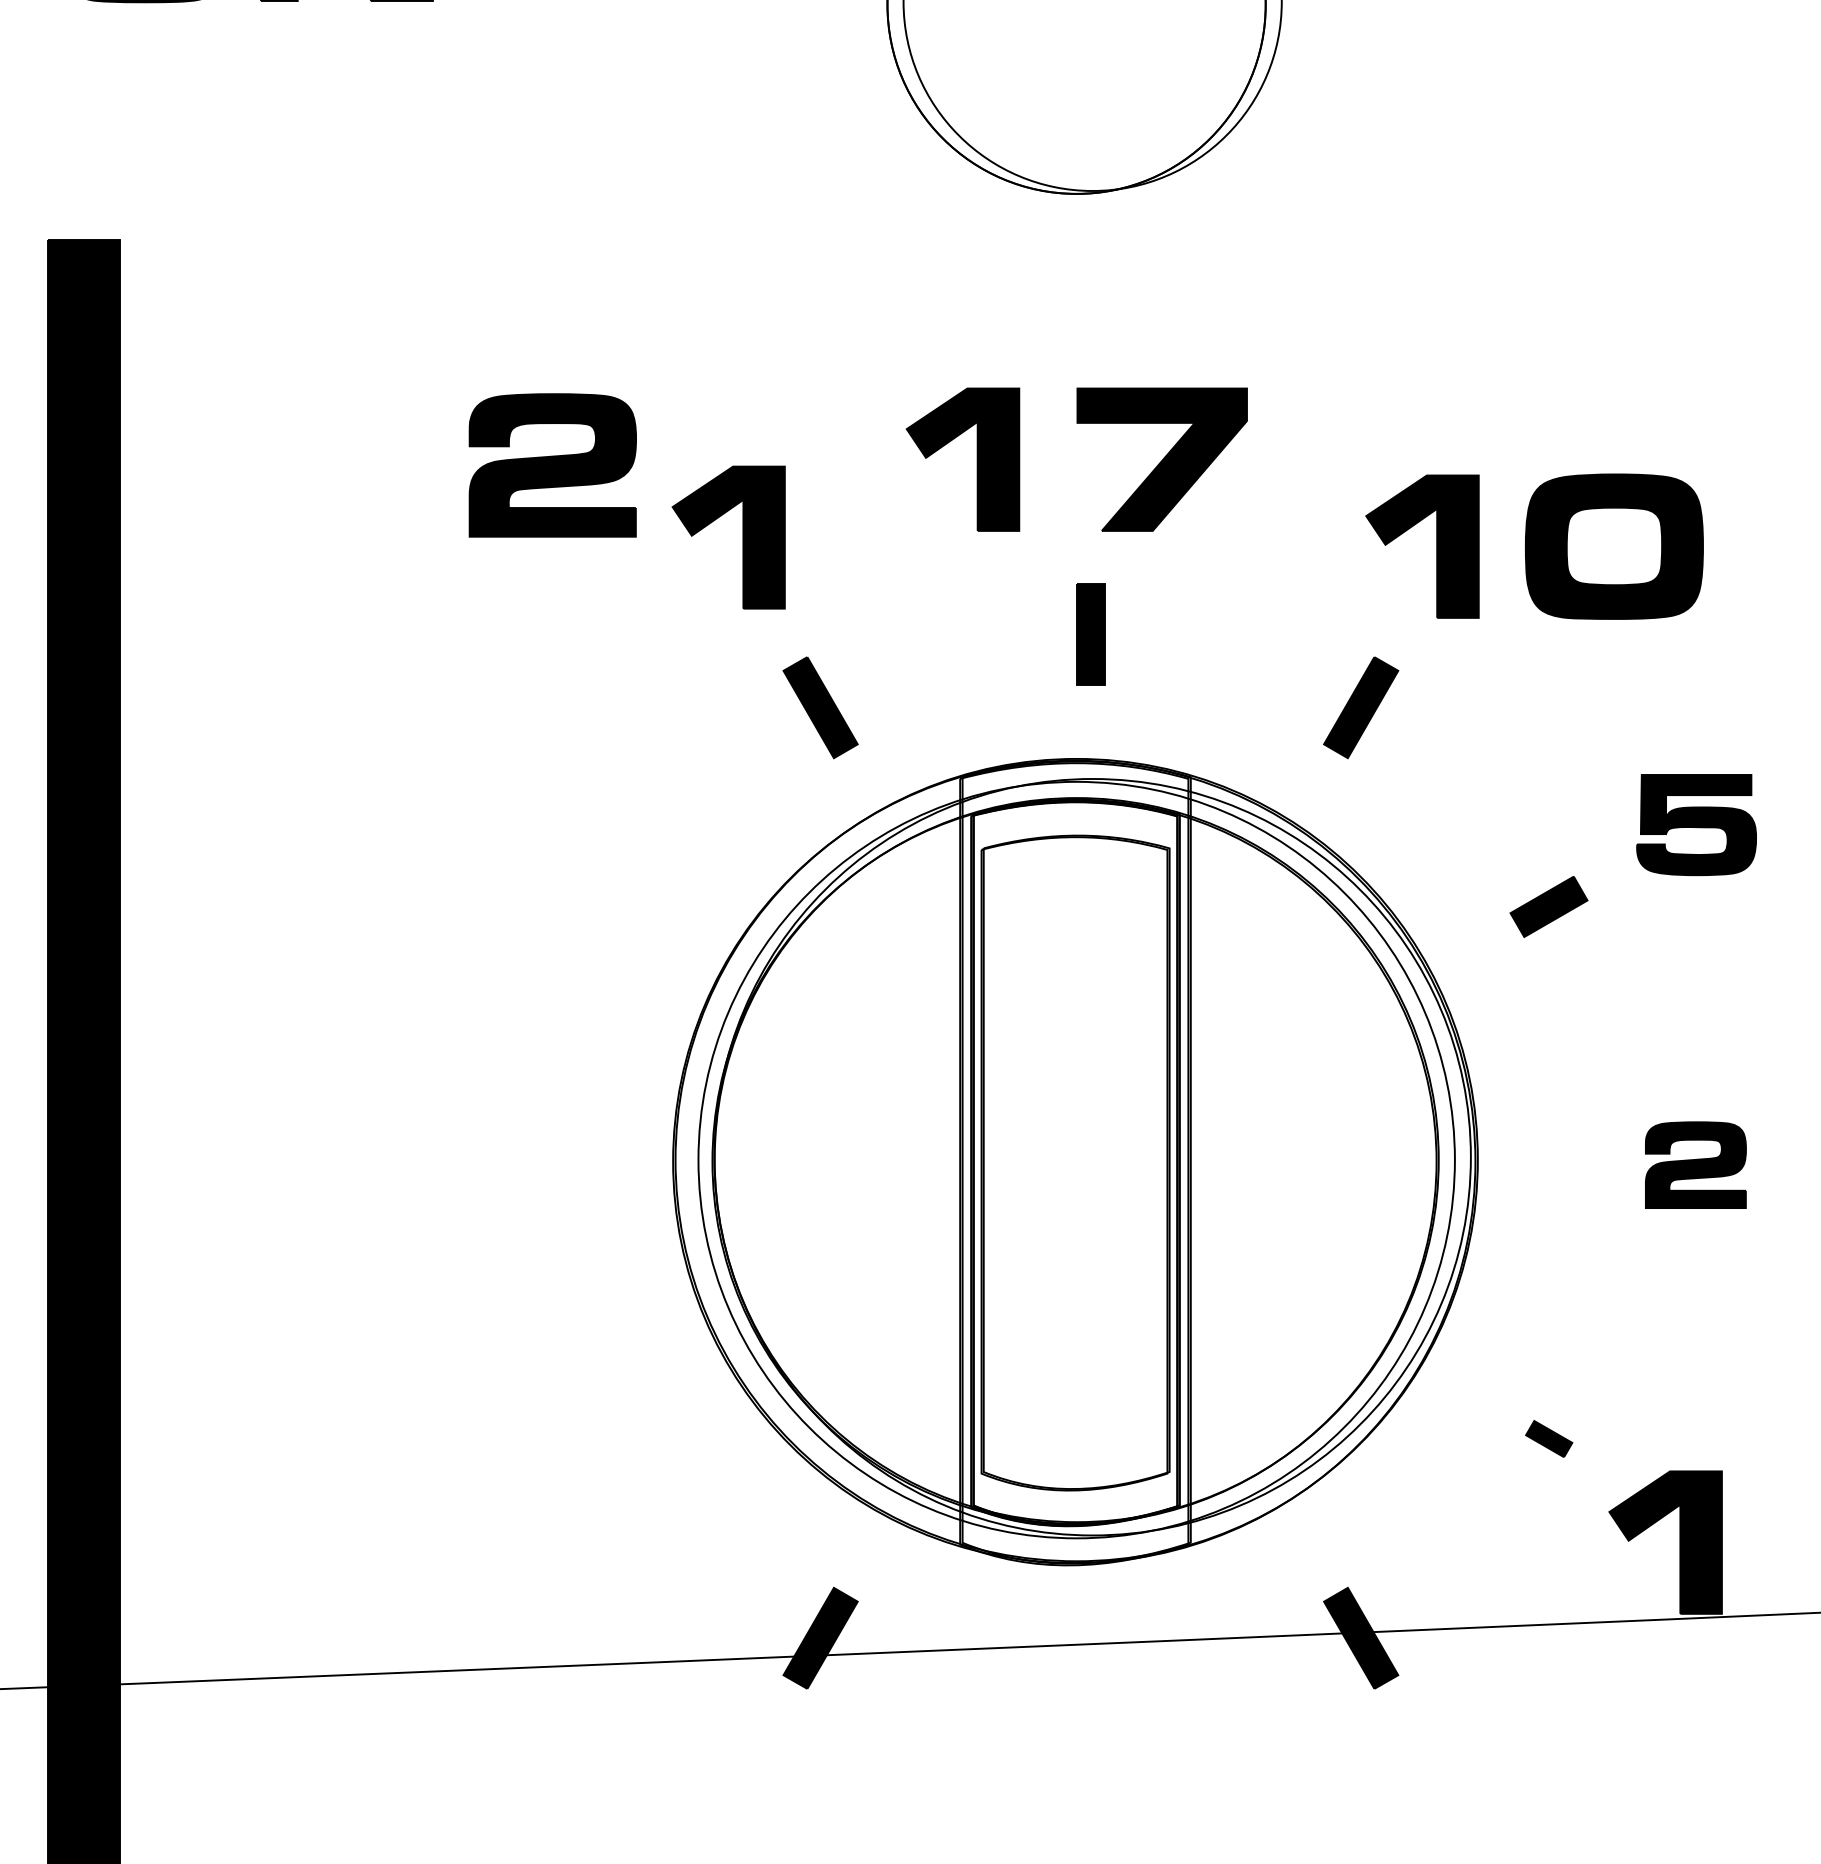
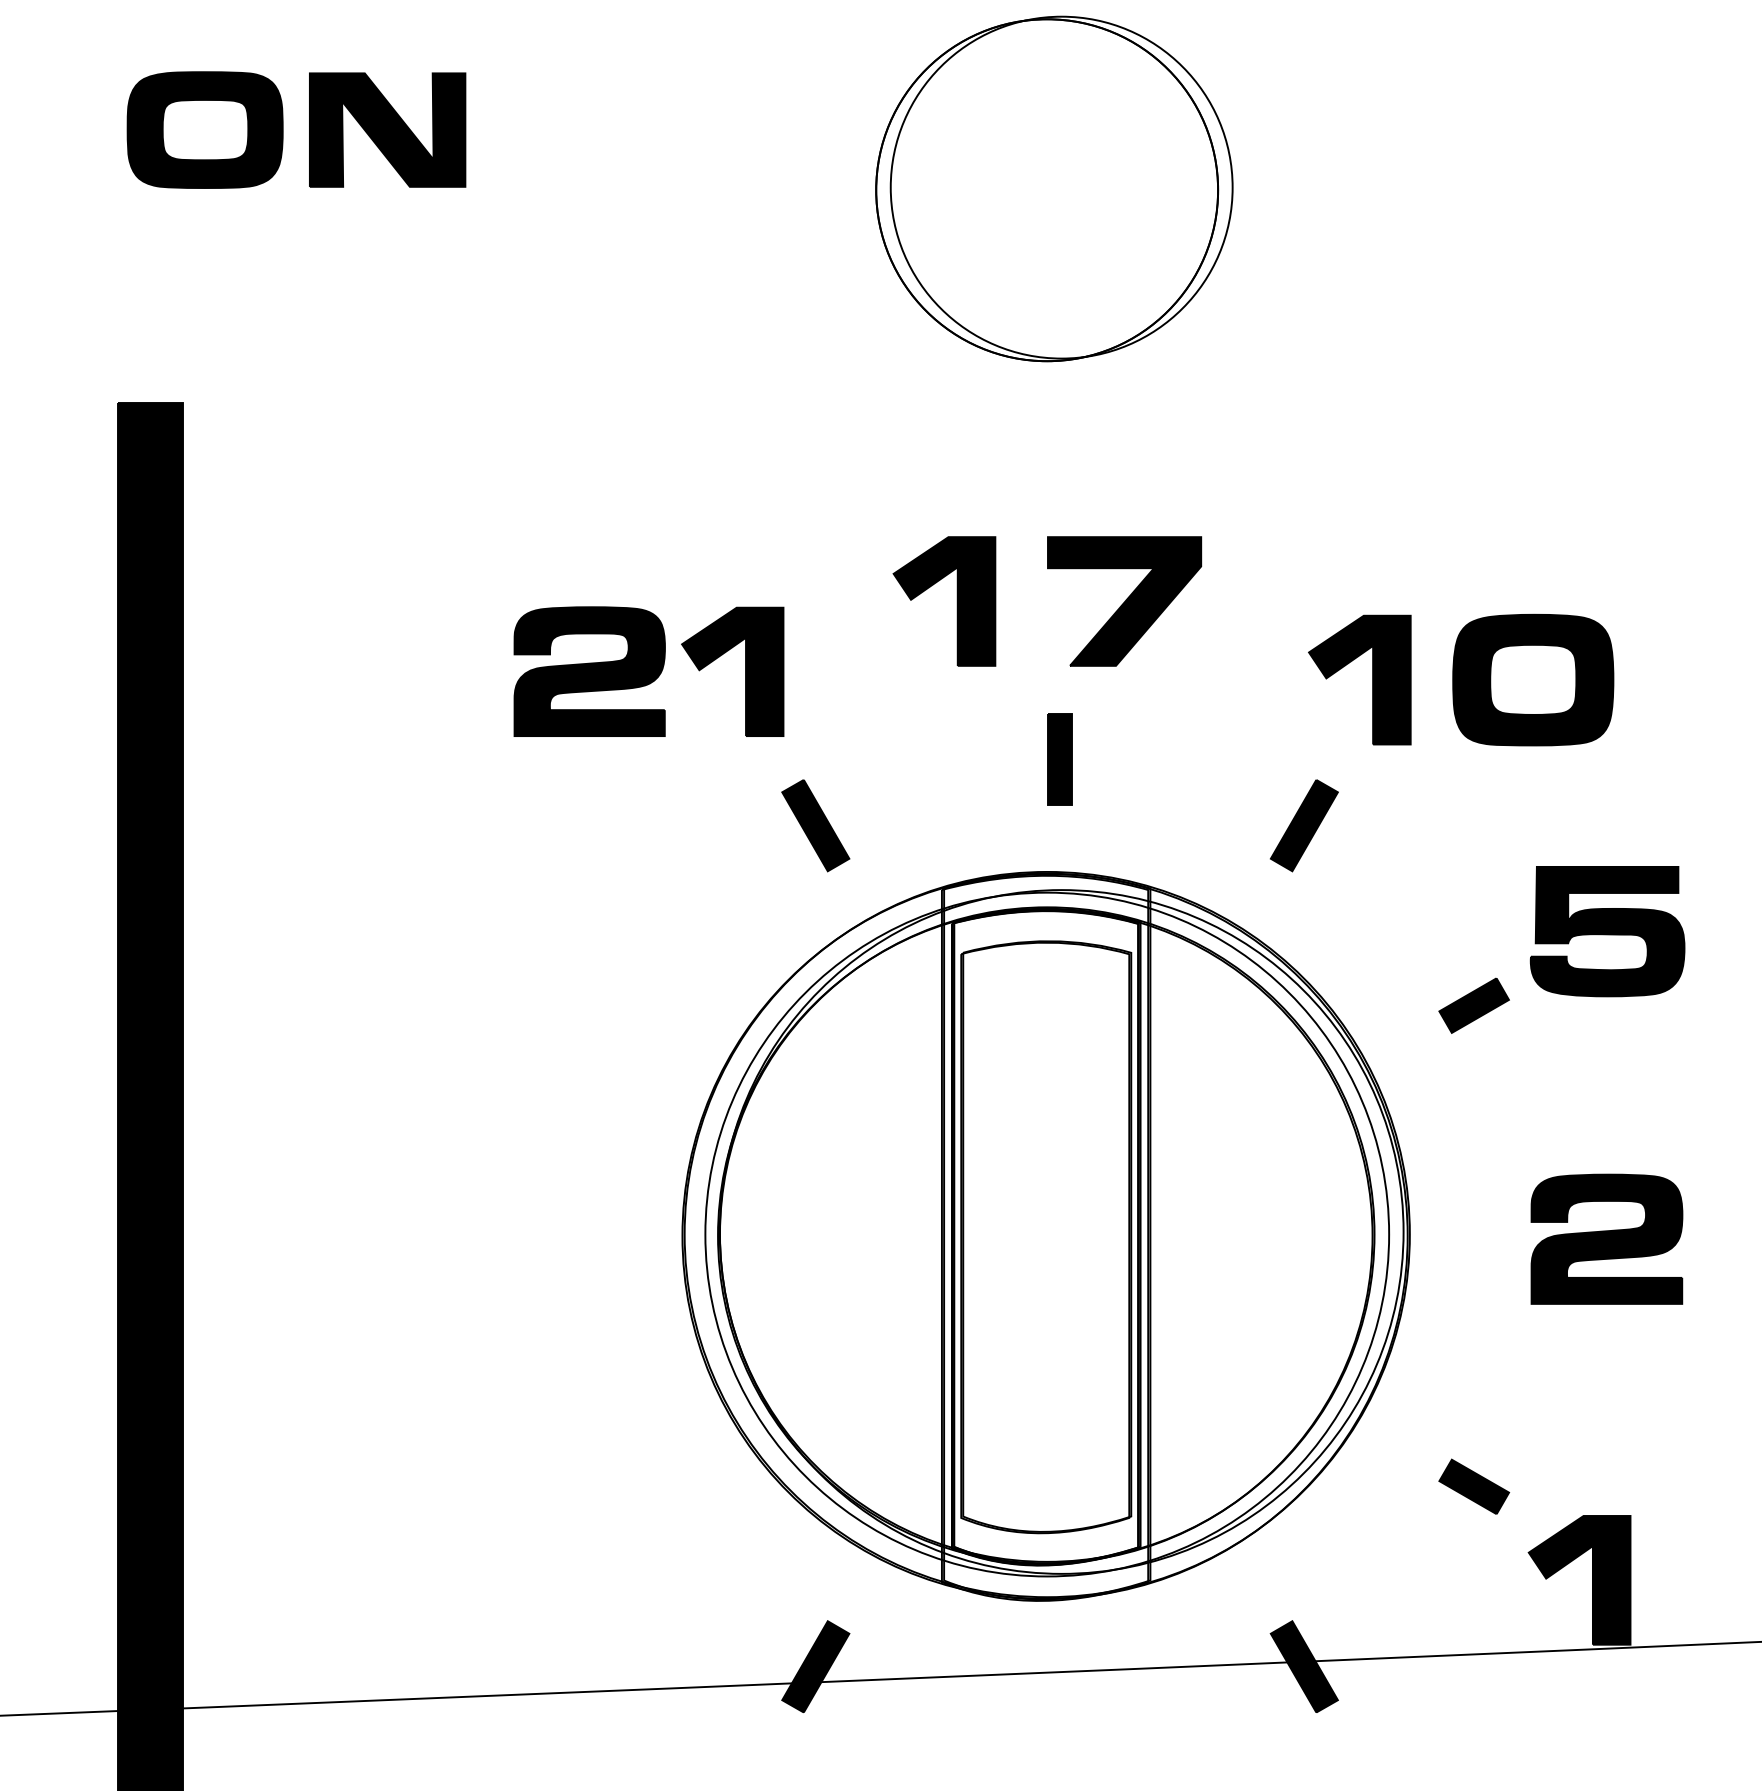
part: (552, 465) -> (589, 671), moved
part: (1696, 824) -> (1607, 931), size x1.43
part: (1695, 1164) -> (1606, 1238), size x1.67
part: (1549, 1438) -> (1474, 1486), size x1.67

